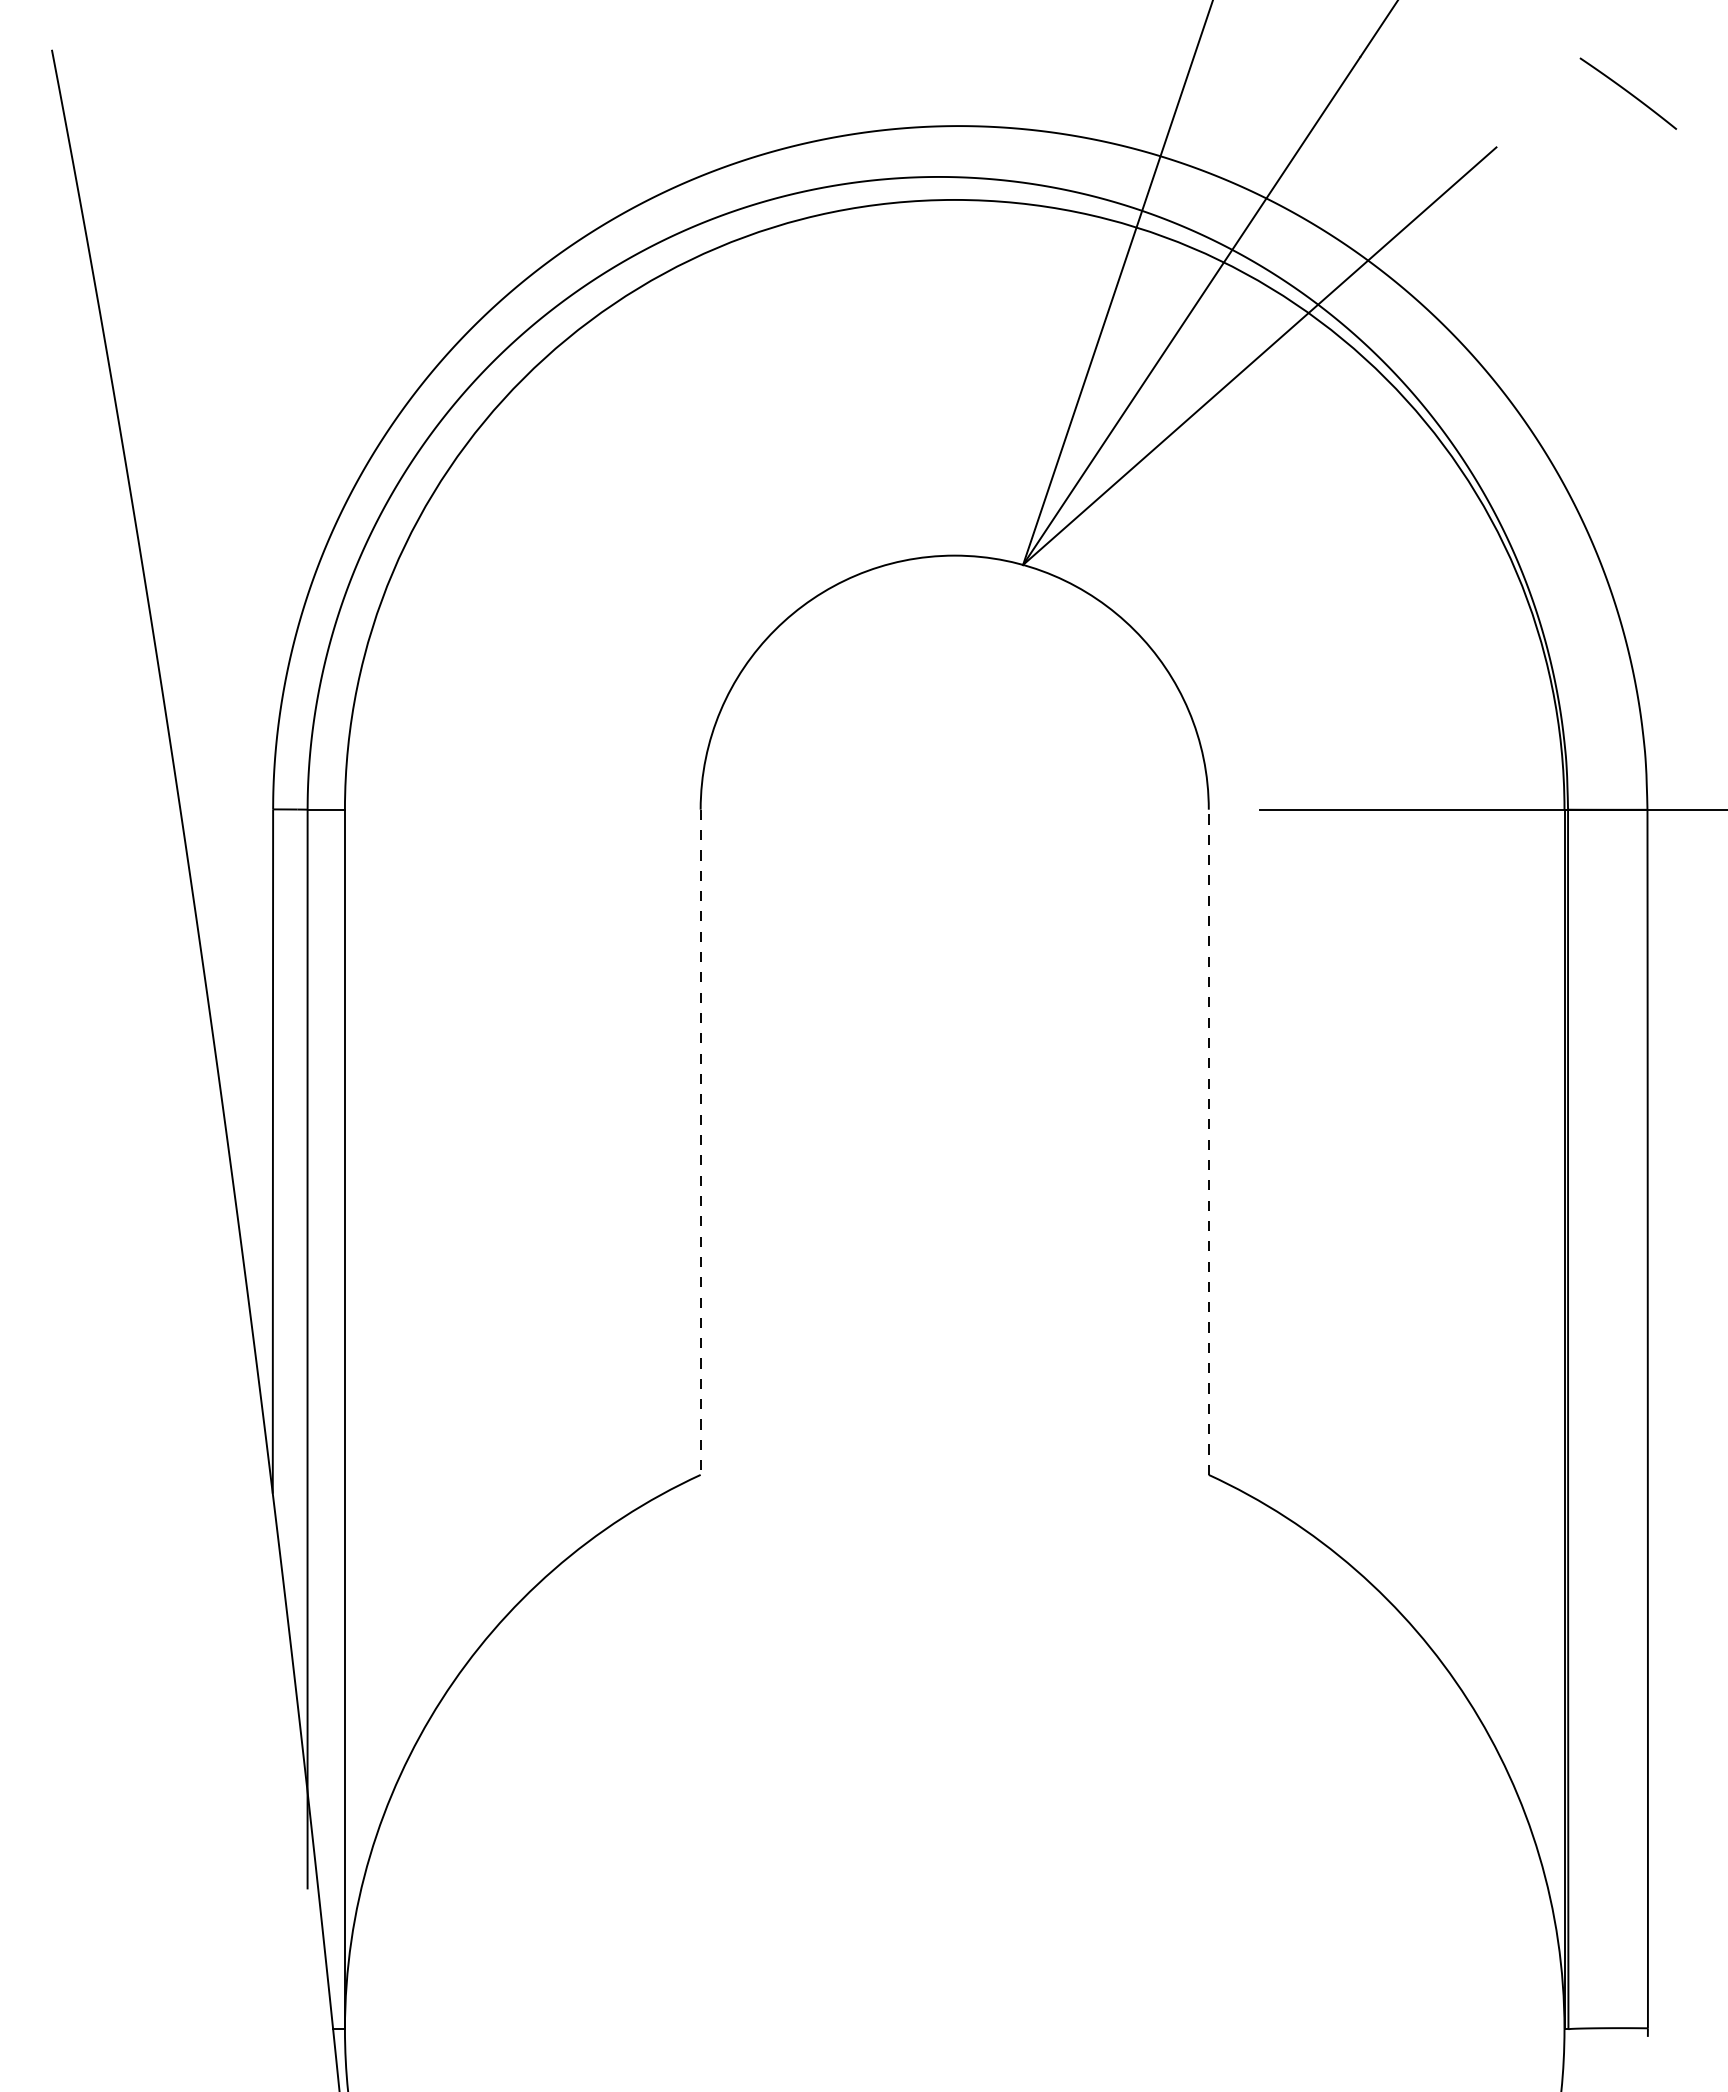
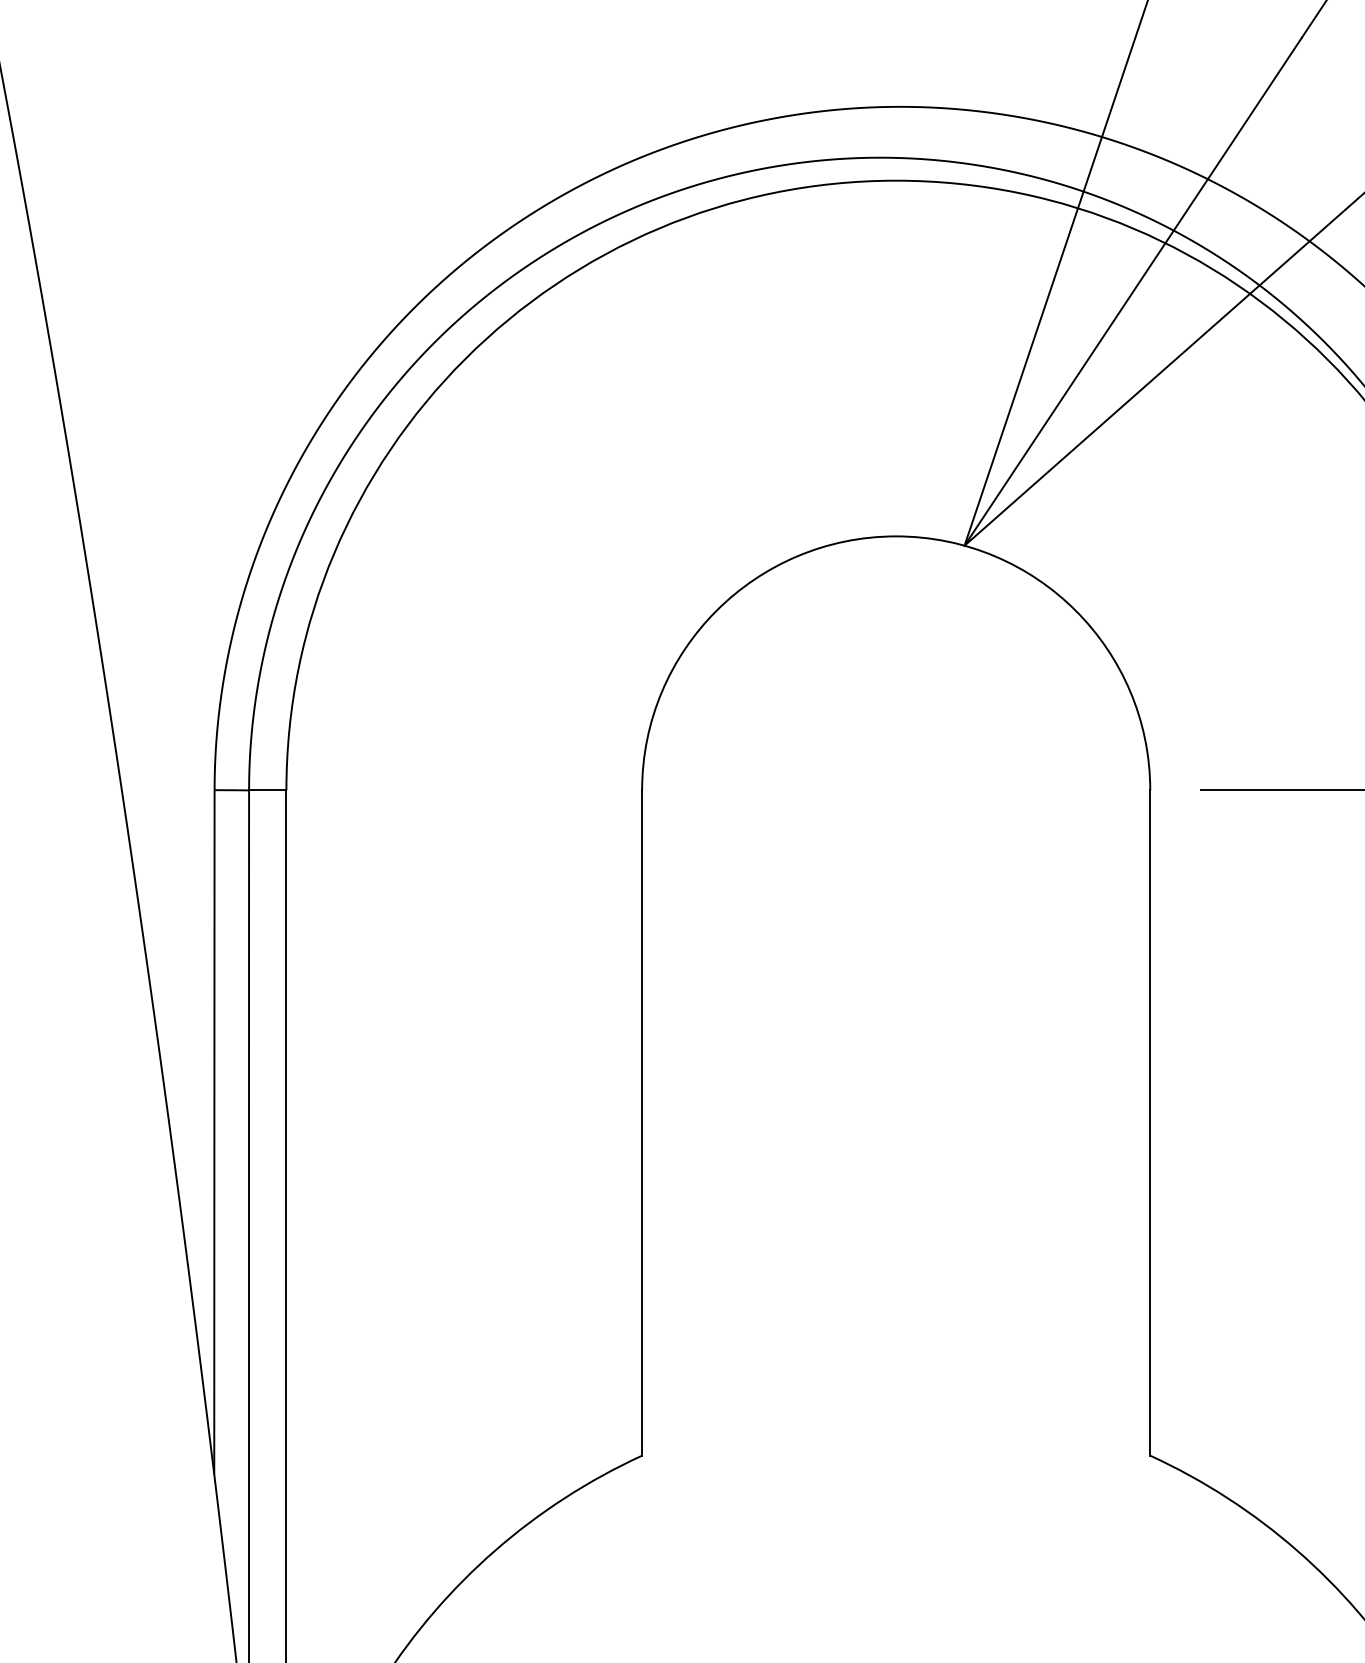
line: (700, 1142) -> (641, 1123), dashed -> solid
line: (1208, 1142) -> (1149, 1123), dashed -> solid

